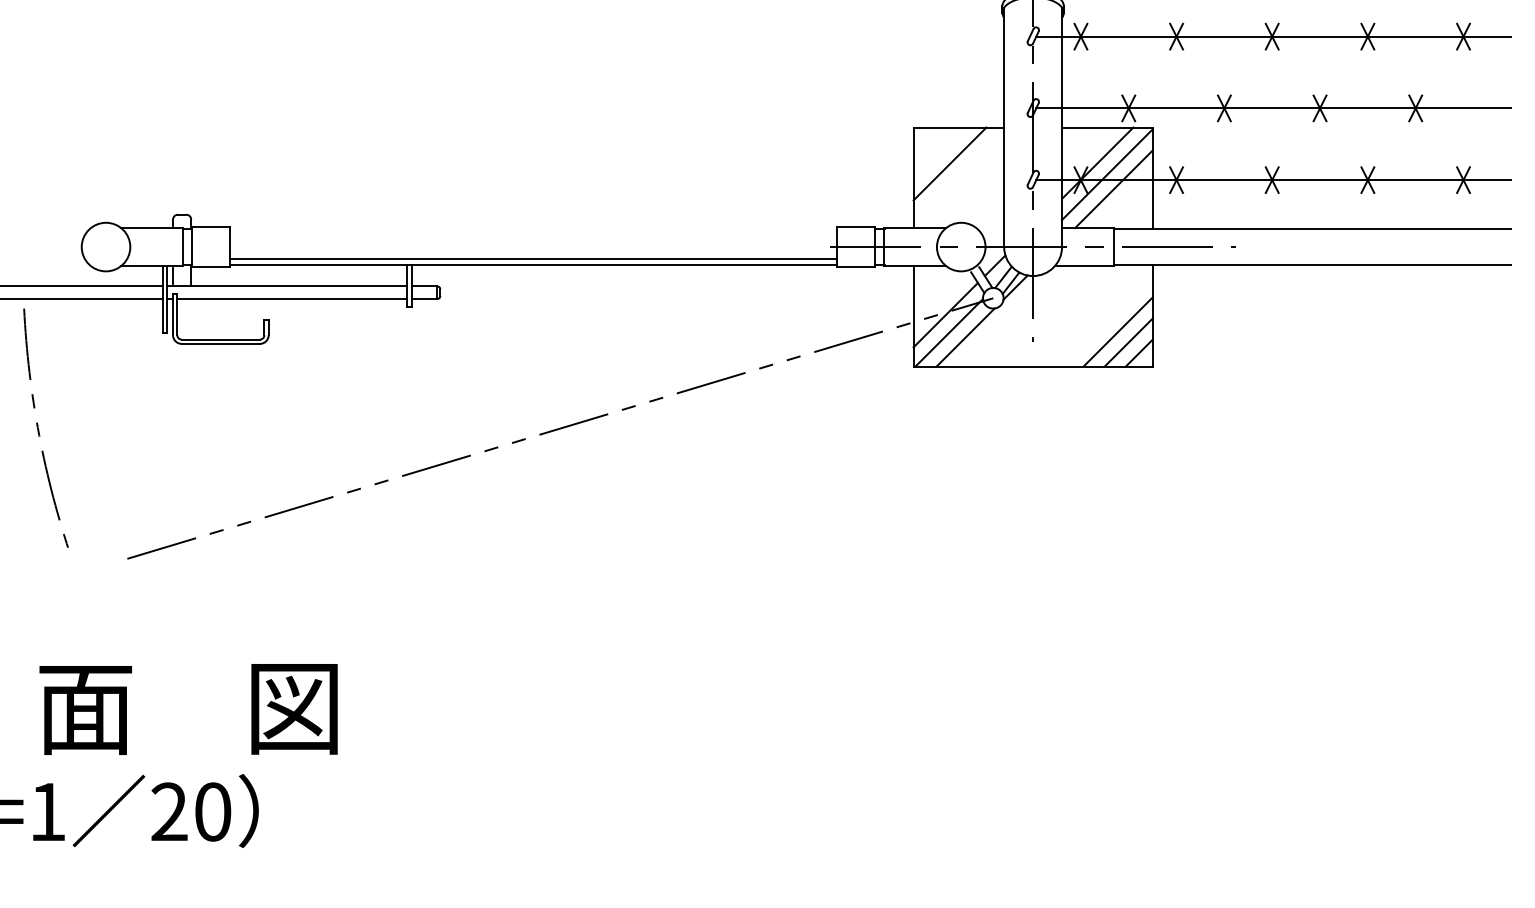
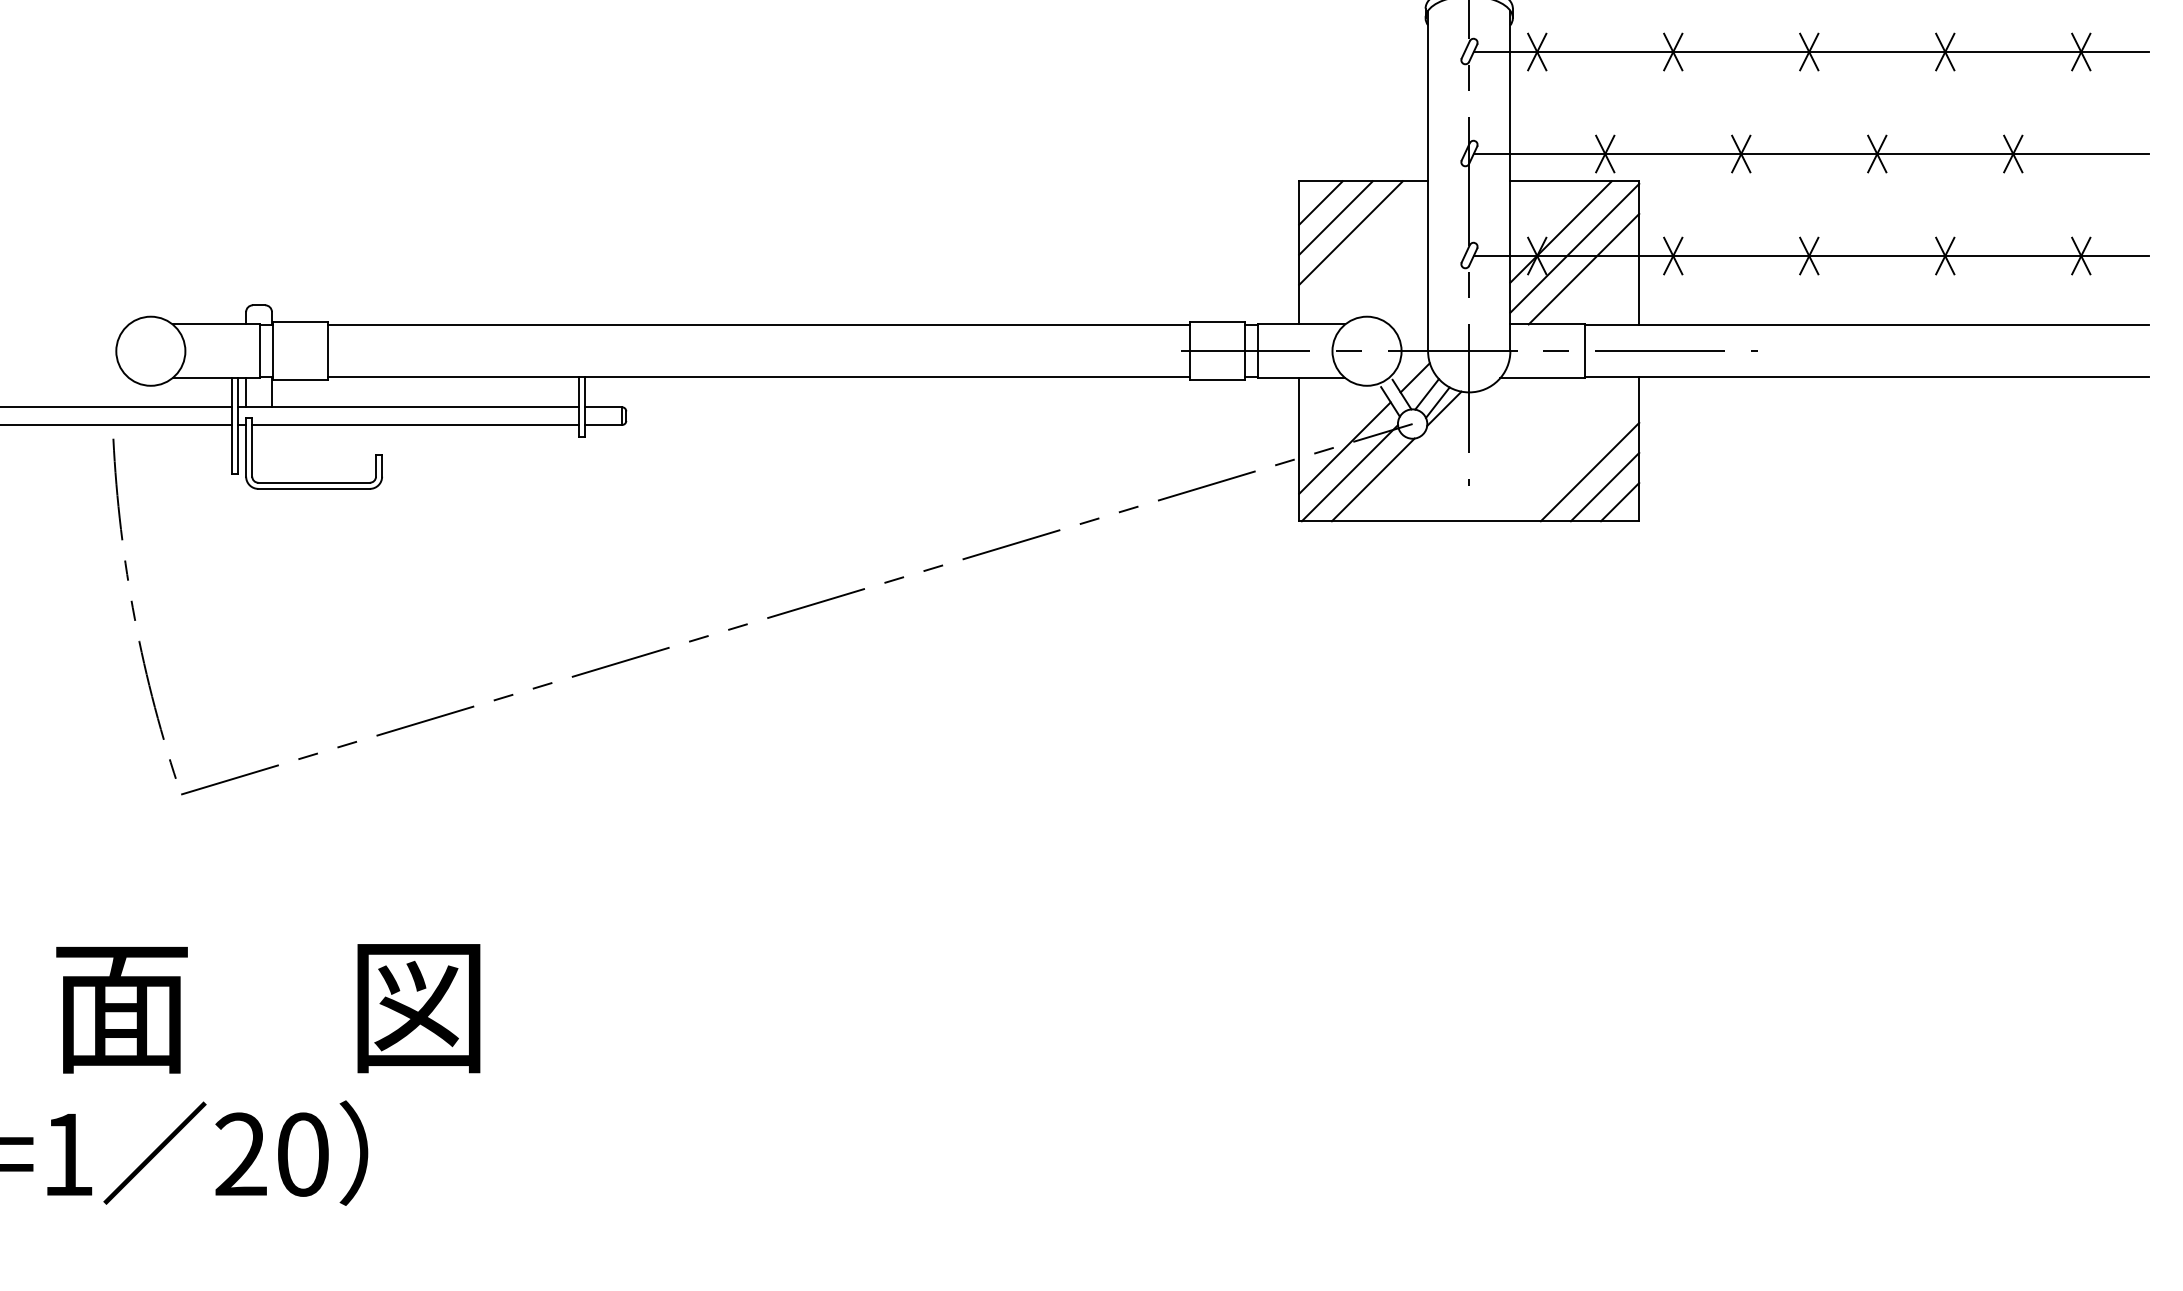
line: (928, 142) -> (1320, 202), added
line: (939, 153) -> (1335, 217), added
line: (533, 259) -> (758, 325), moved
arc: (38, 429) -> (134, 610), moved

